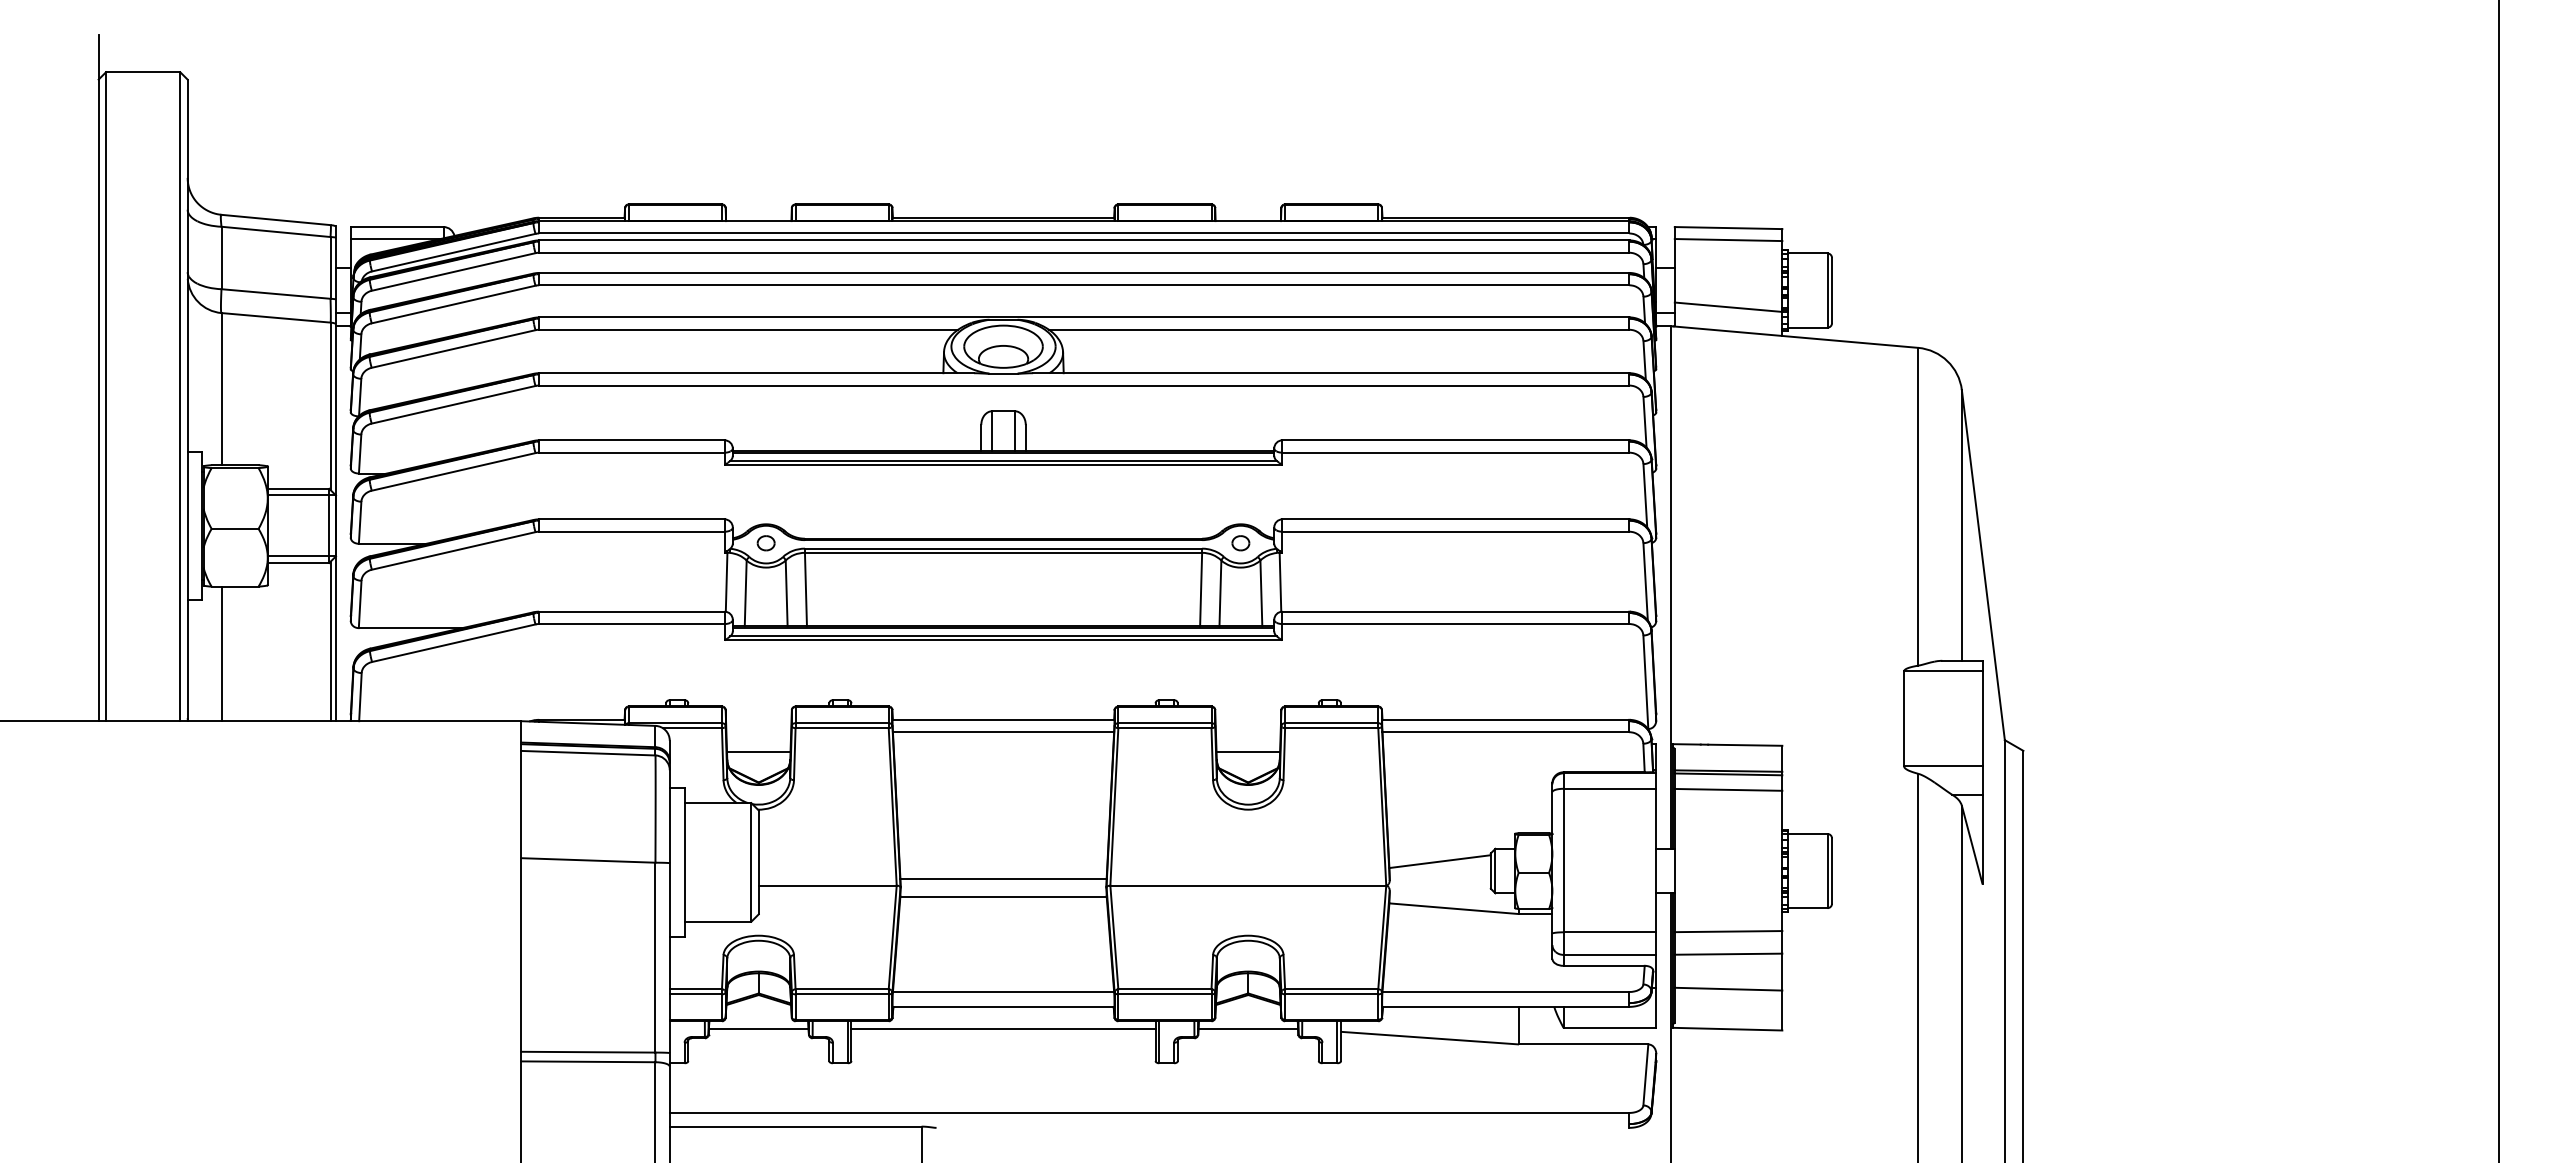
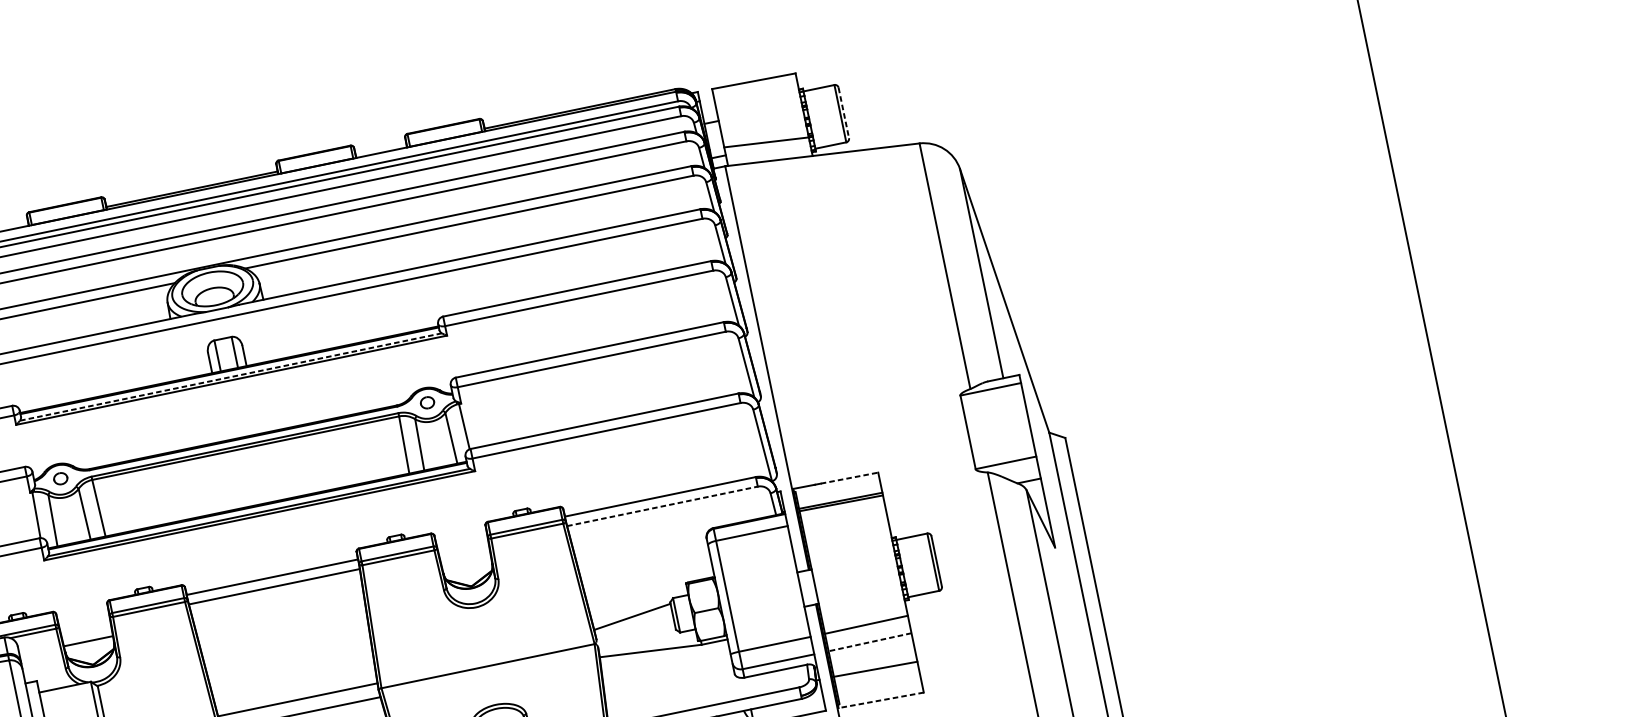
line: (1728, 240) -> (755, 90), removed
line: (1832, 290) -> (844, 112), solid -> dashed
line: (1003, 460) -> (230, 376), solid -> dashed
line: (1506, 732) -> (663, 506), solid -> dashed
line: (1745, 745) -> (849, 478), solid -> dashed
line: (1248, 752) -> (466, 563), removed
line: (1728, 789) -> (843, 515), removed
line: (1728, 954) -> (870, 642), solid -> dashed
line: (1727, 1029) -> (881, 700), solid -> dashed

